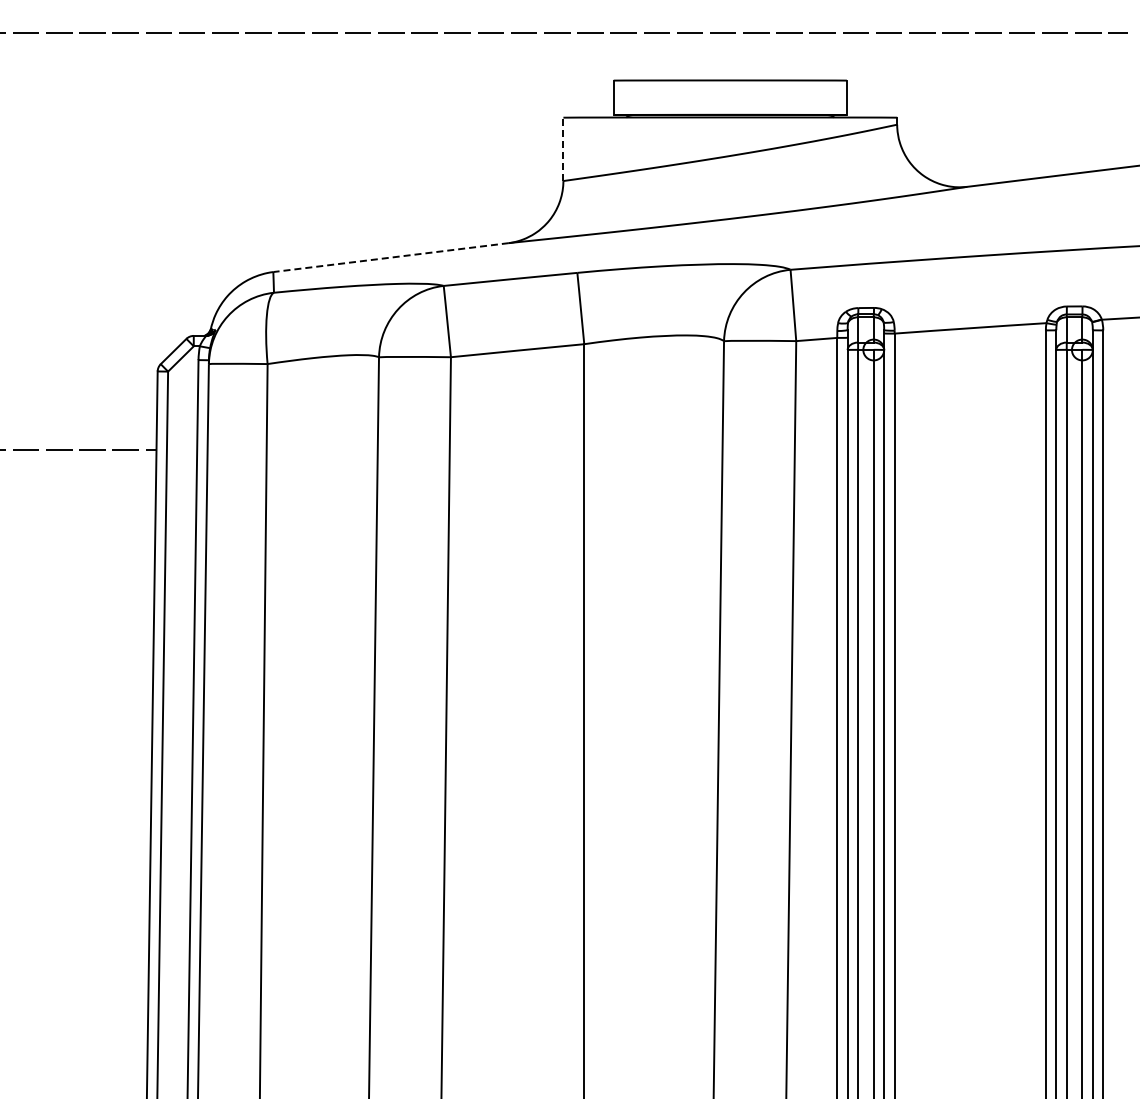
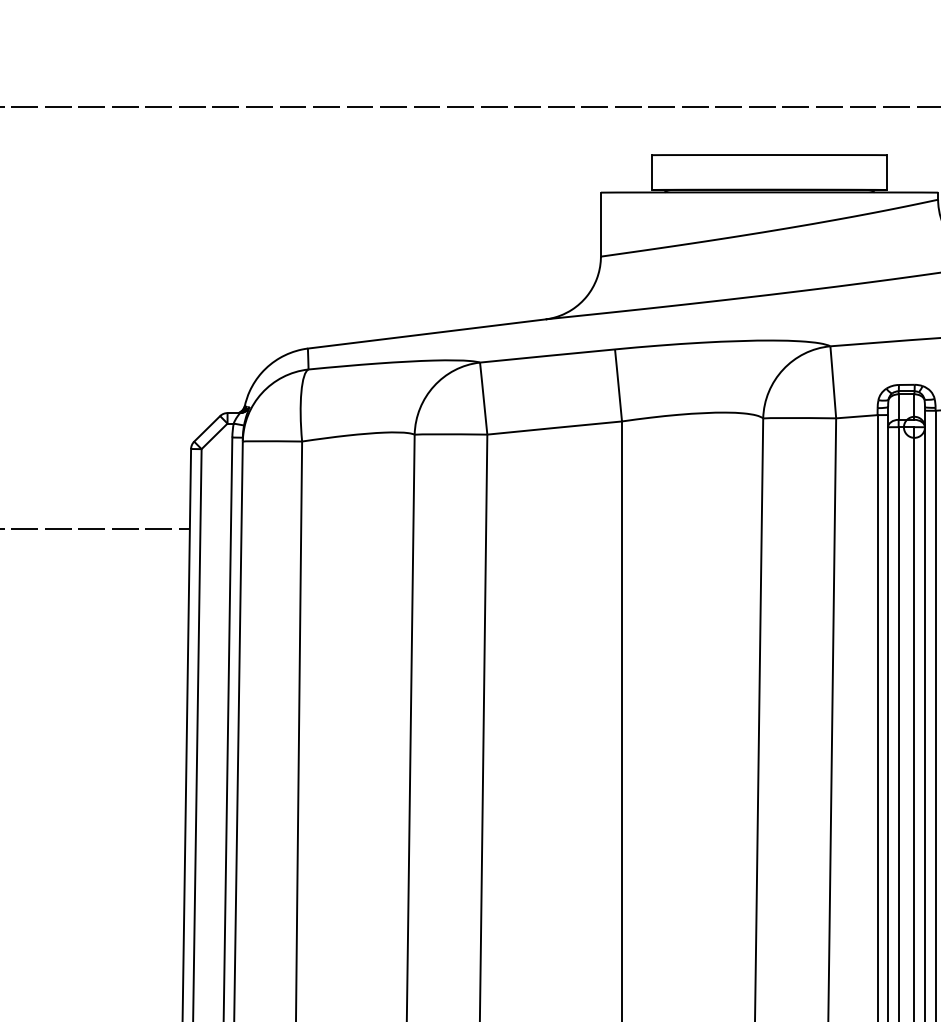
line: (563, 149) -> (601, 224), dashed -> solid
line: (391, 257) -> (427, 333), dashed -> solid

